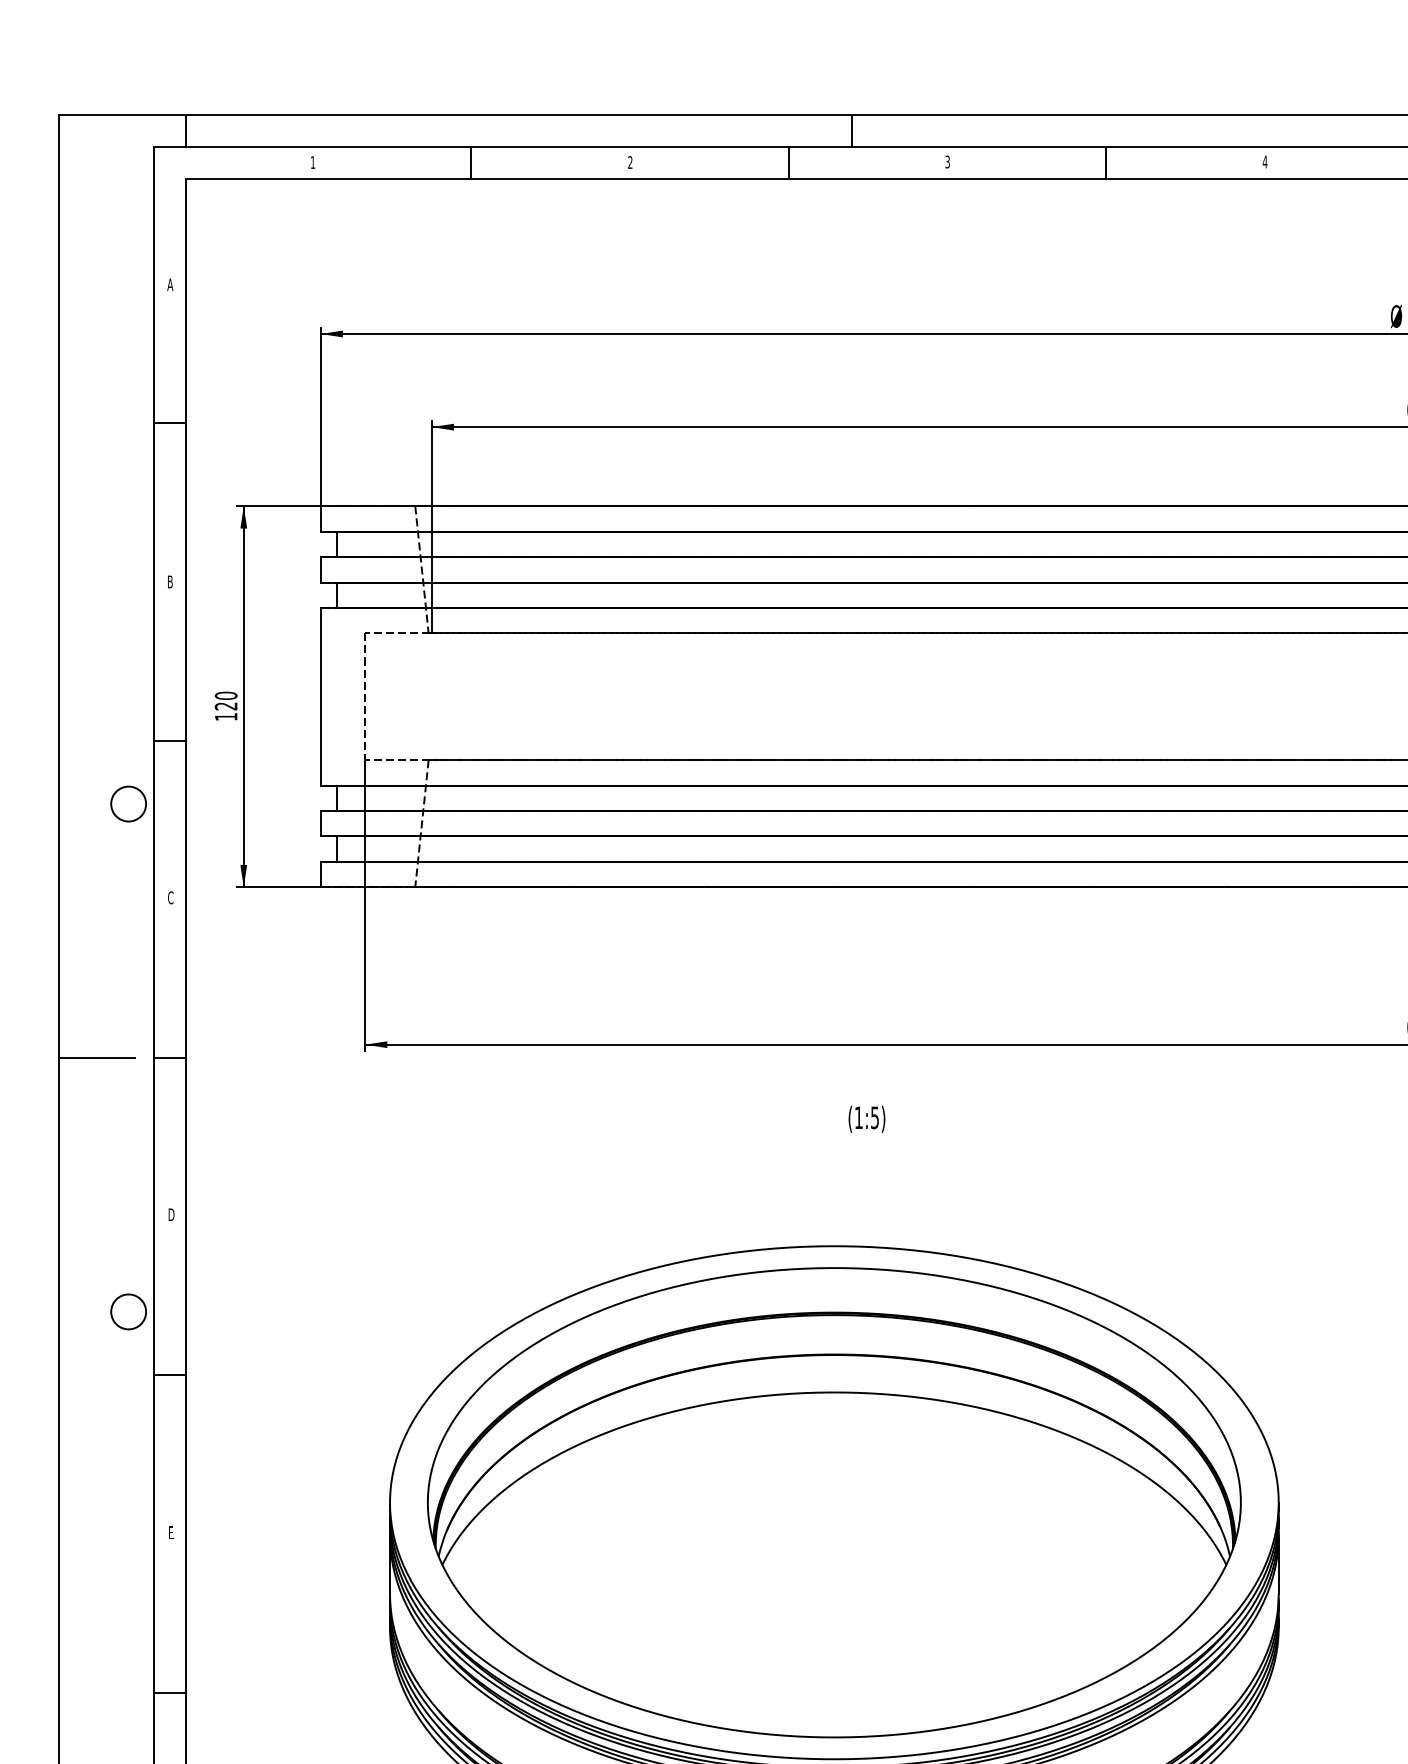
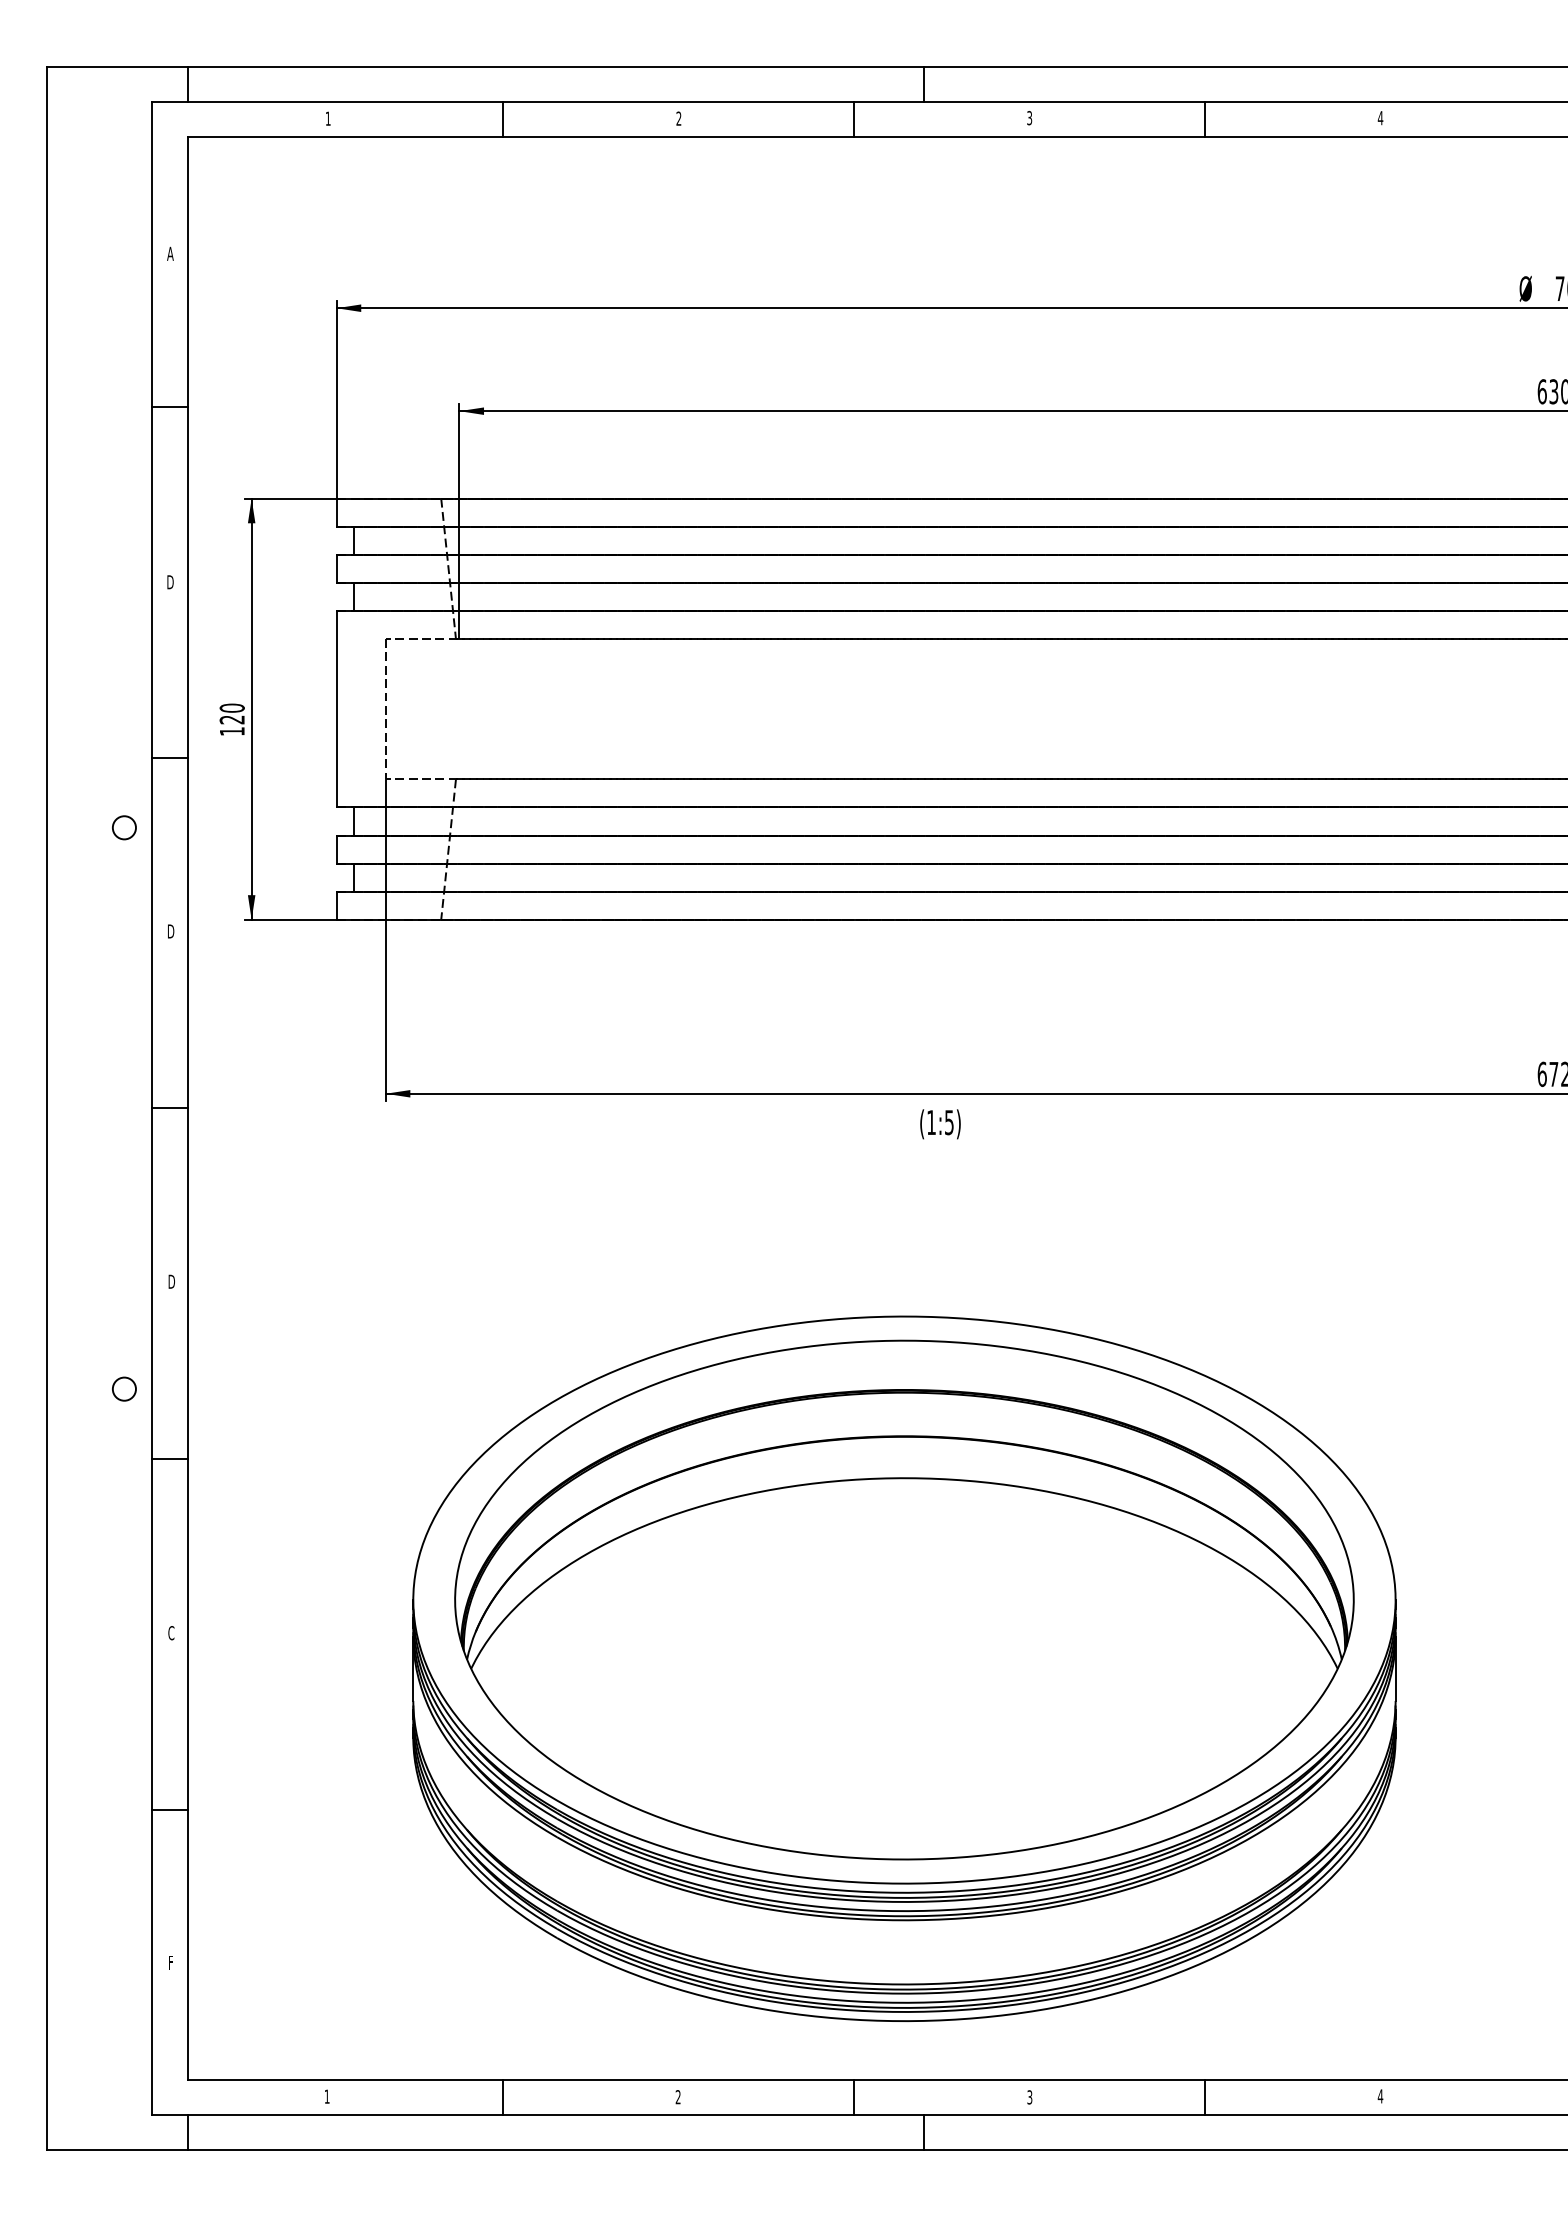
text: (170, 582) -> (170, 582), B -> D
circle: (128, 803) -> (124, 827), size x0.6
text: (171, 897) -> (171, 931), C -> D
line: (97, 1058) -> (89, 1108), removed
text: (866, 1119) -> (940, 1124), moved
circle: (128, 1311) -> (124, 1388), size x0.6
text: (171, 1532) -> (171, 1633), E -> C

